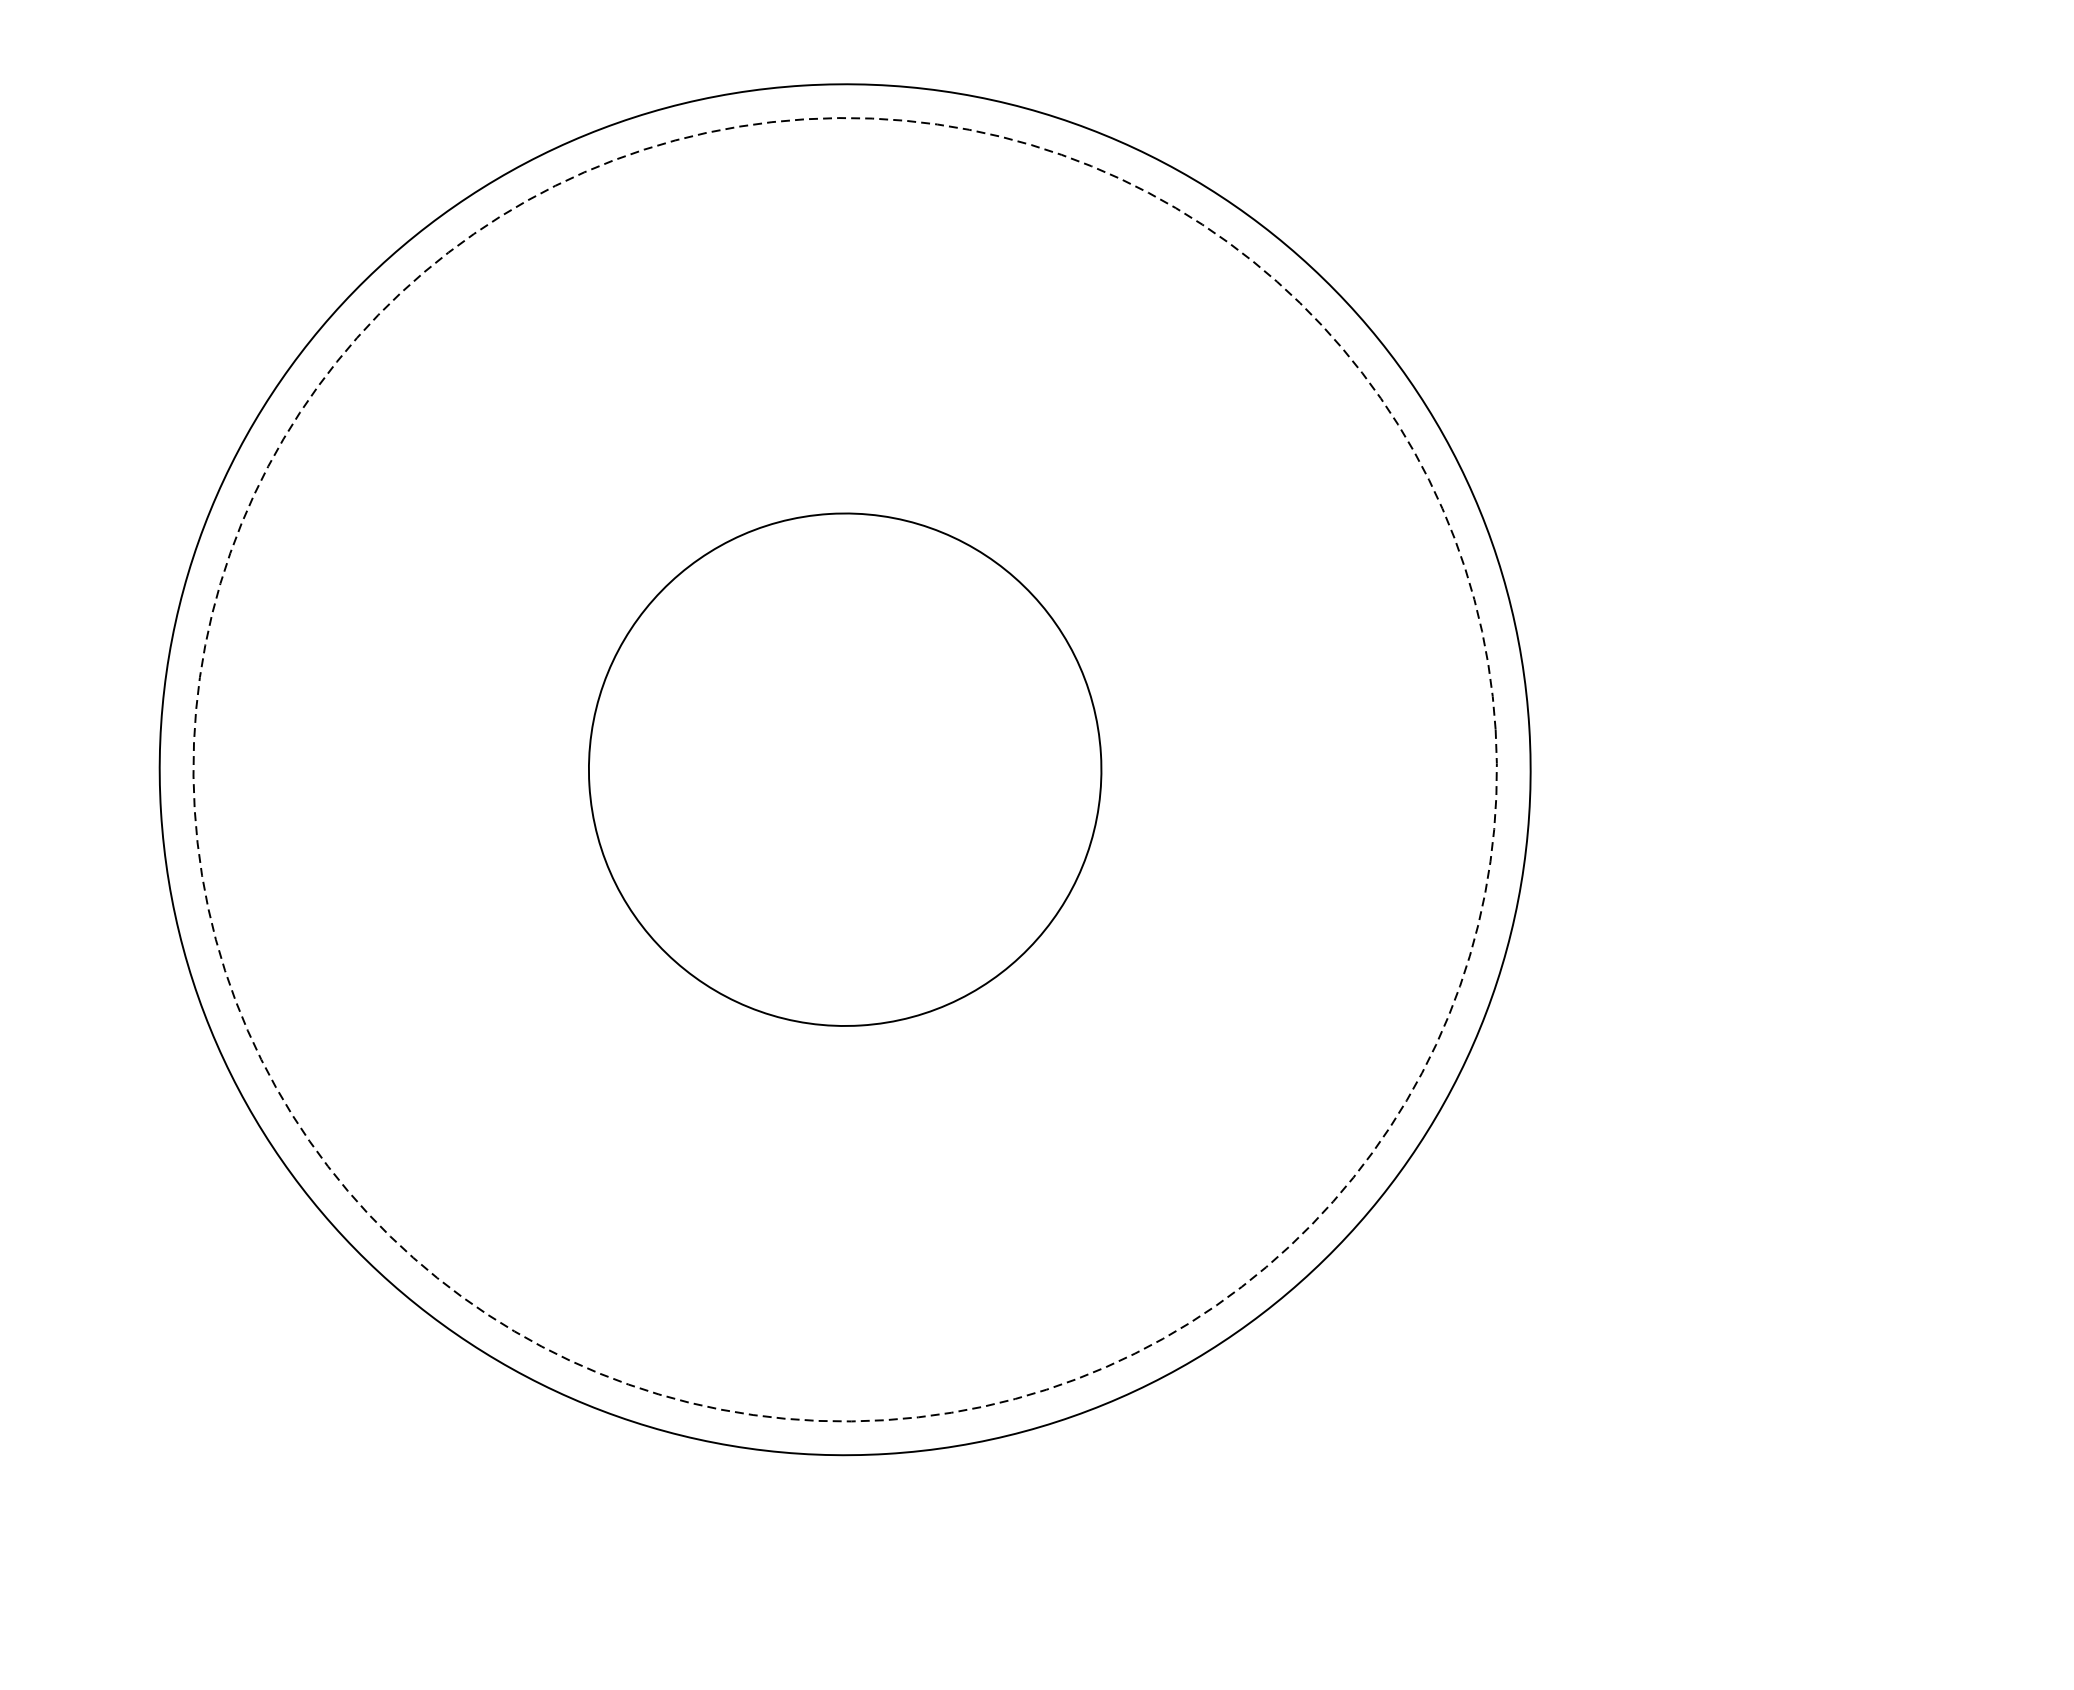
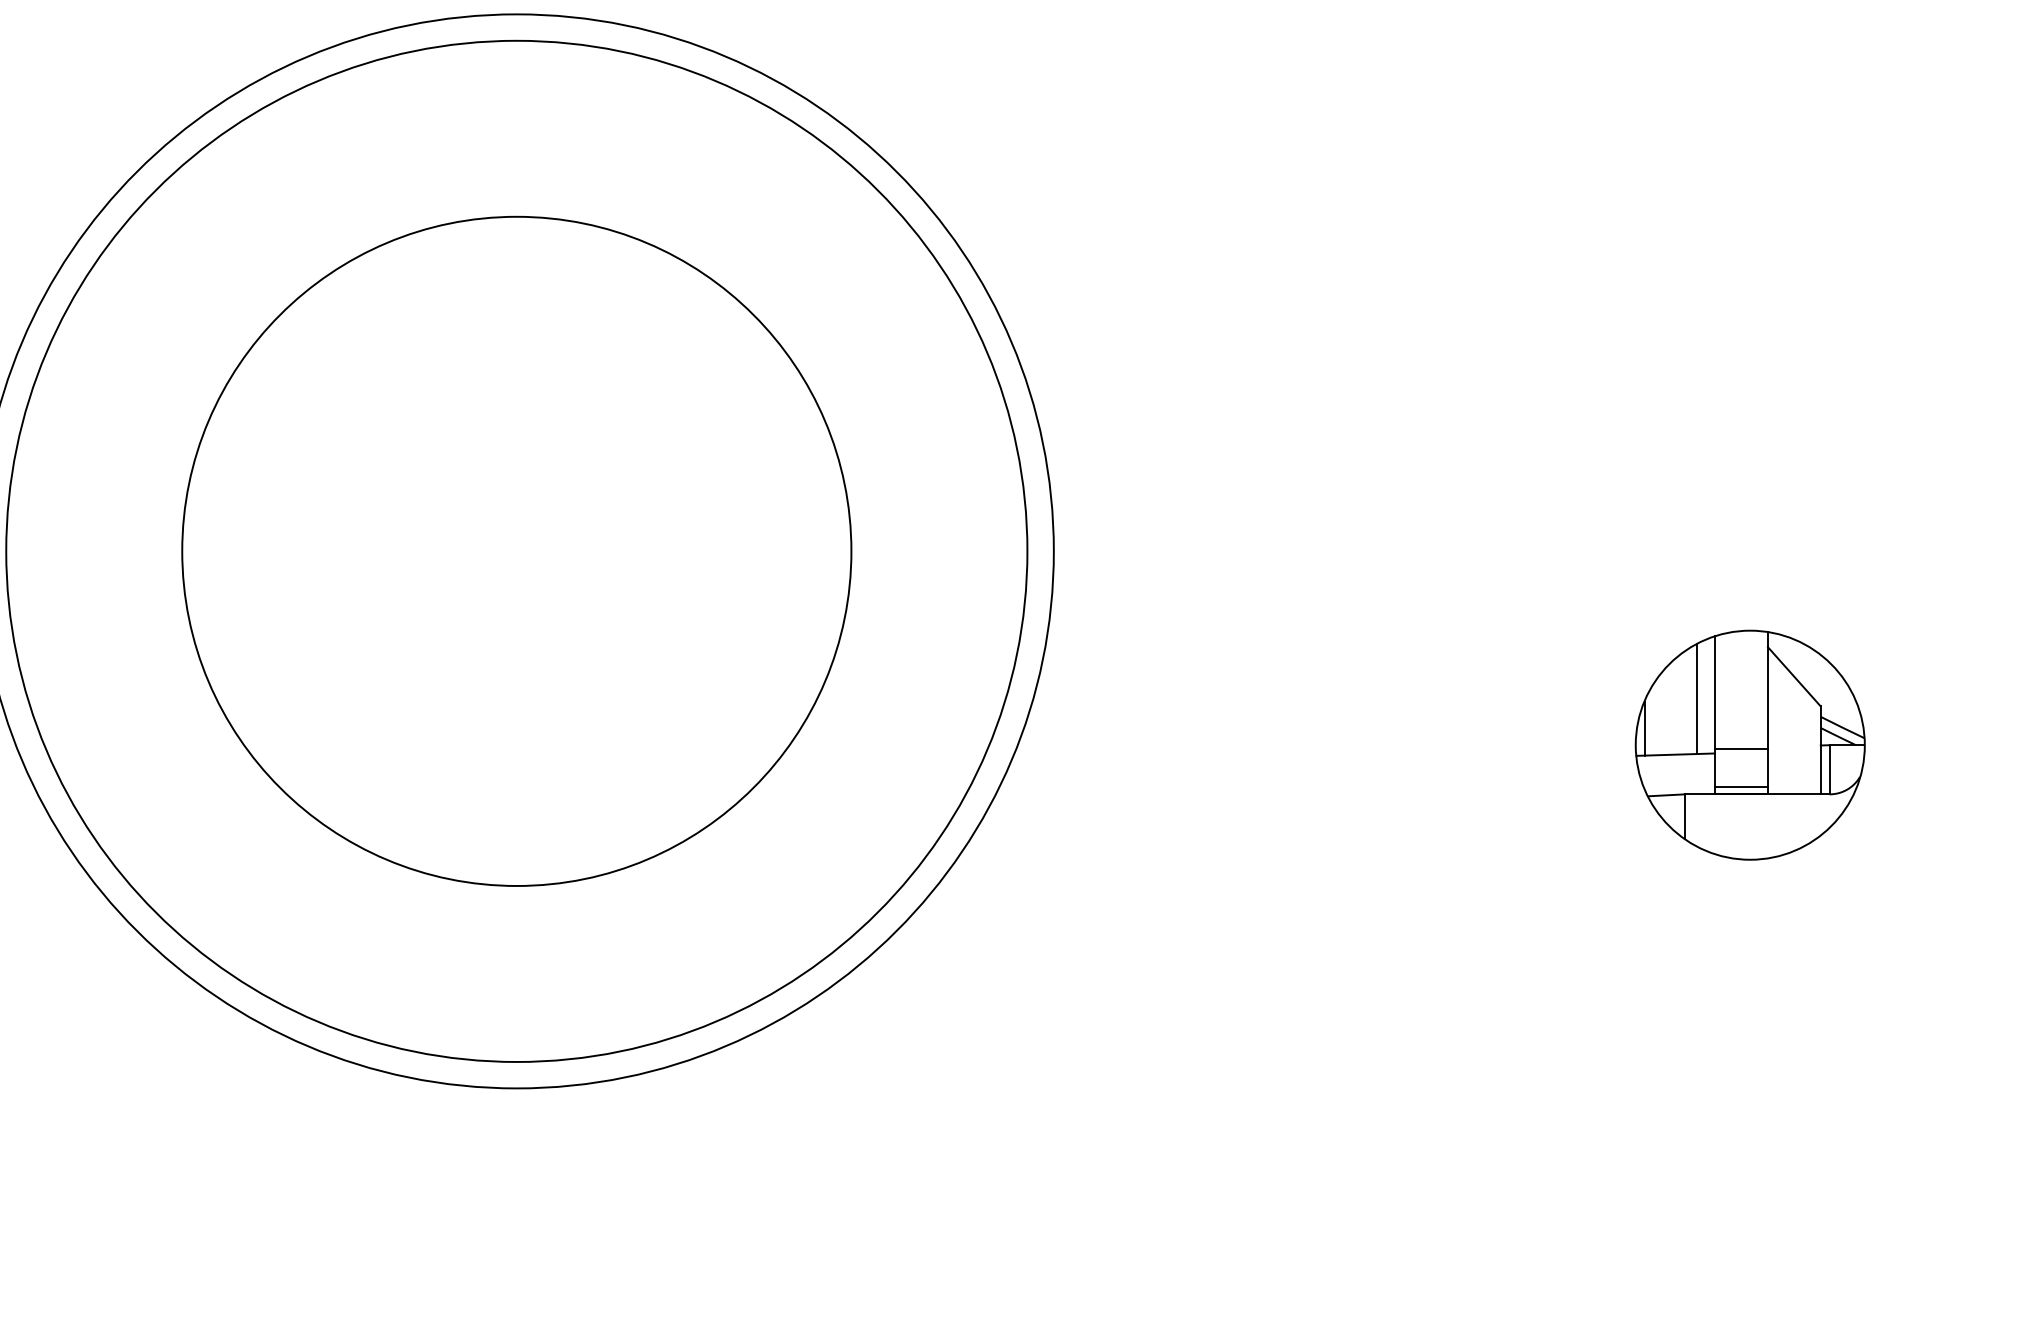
circle: (844, 768) -> (516, 550), dashed -> solid
circle: (844, 768) -> (516, 550), size x1.67

